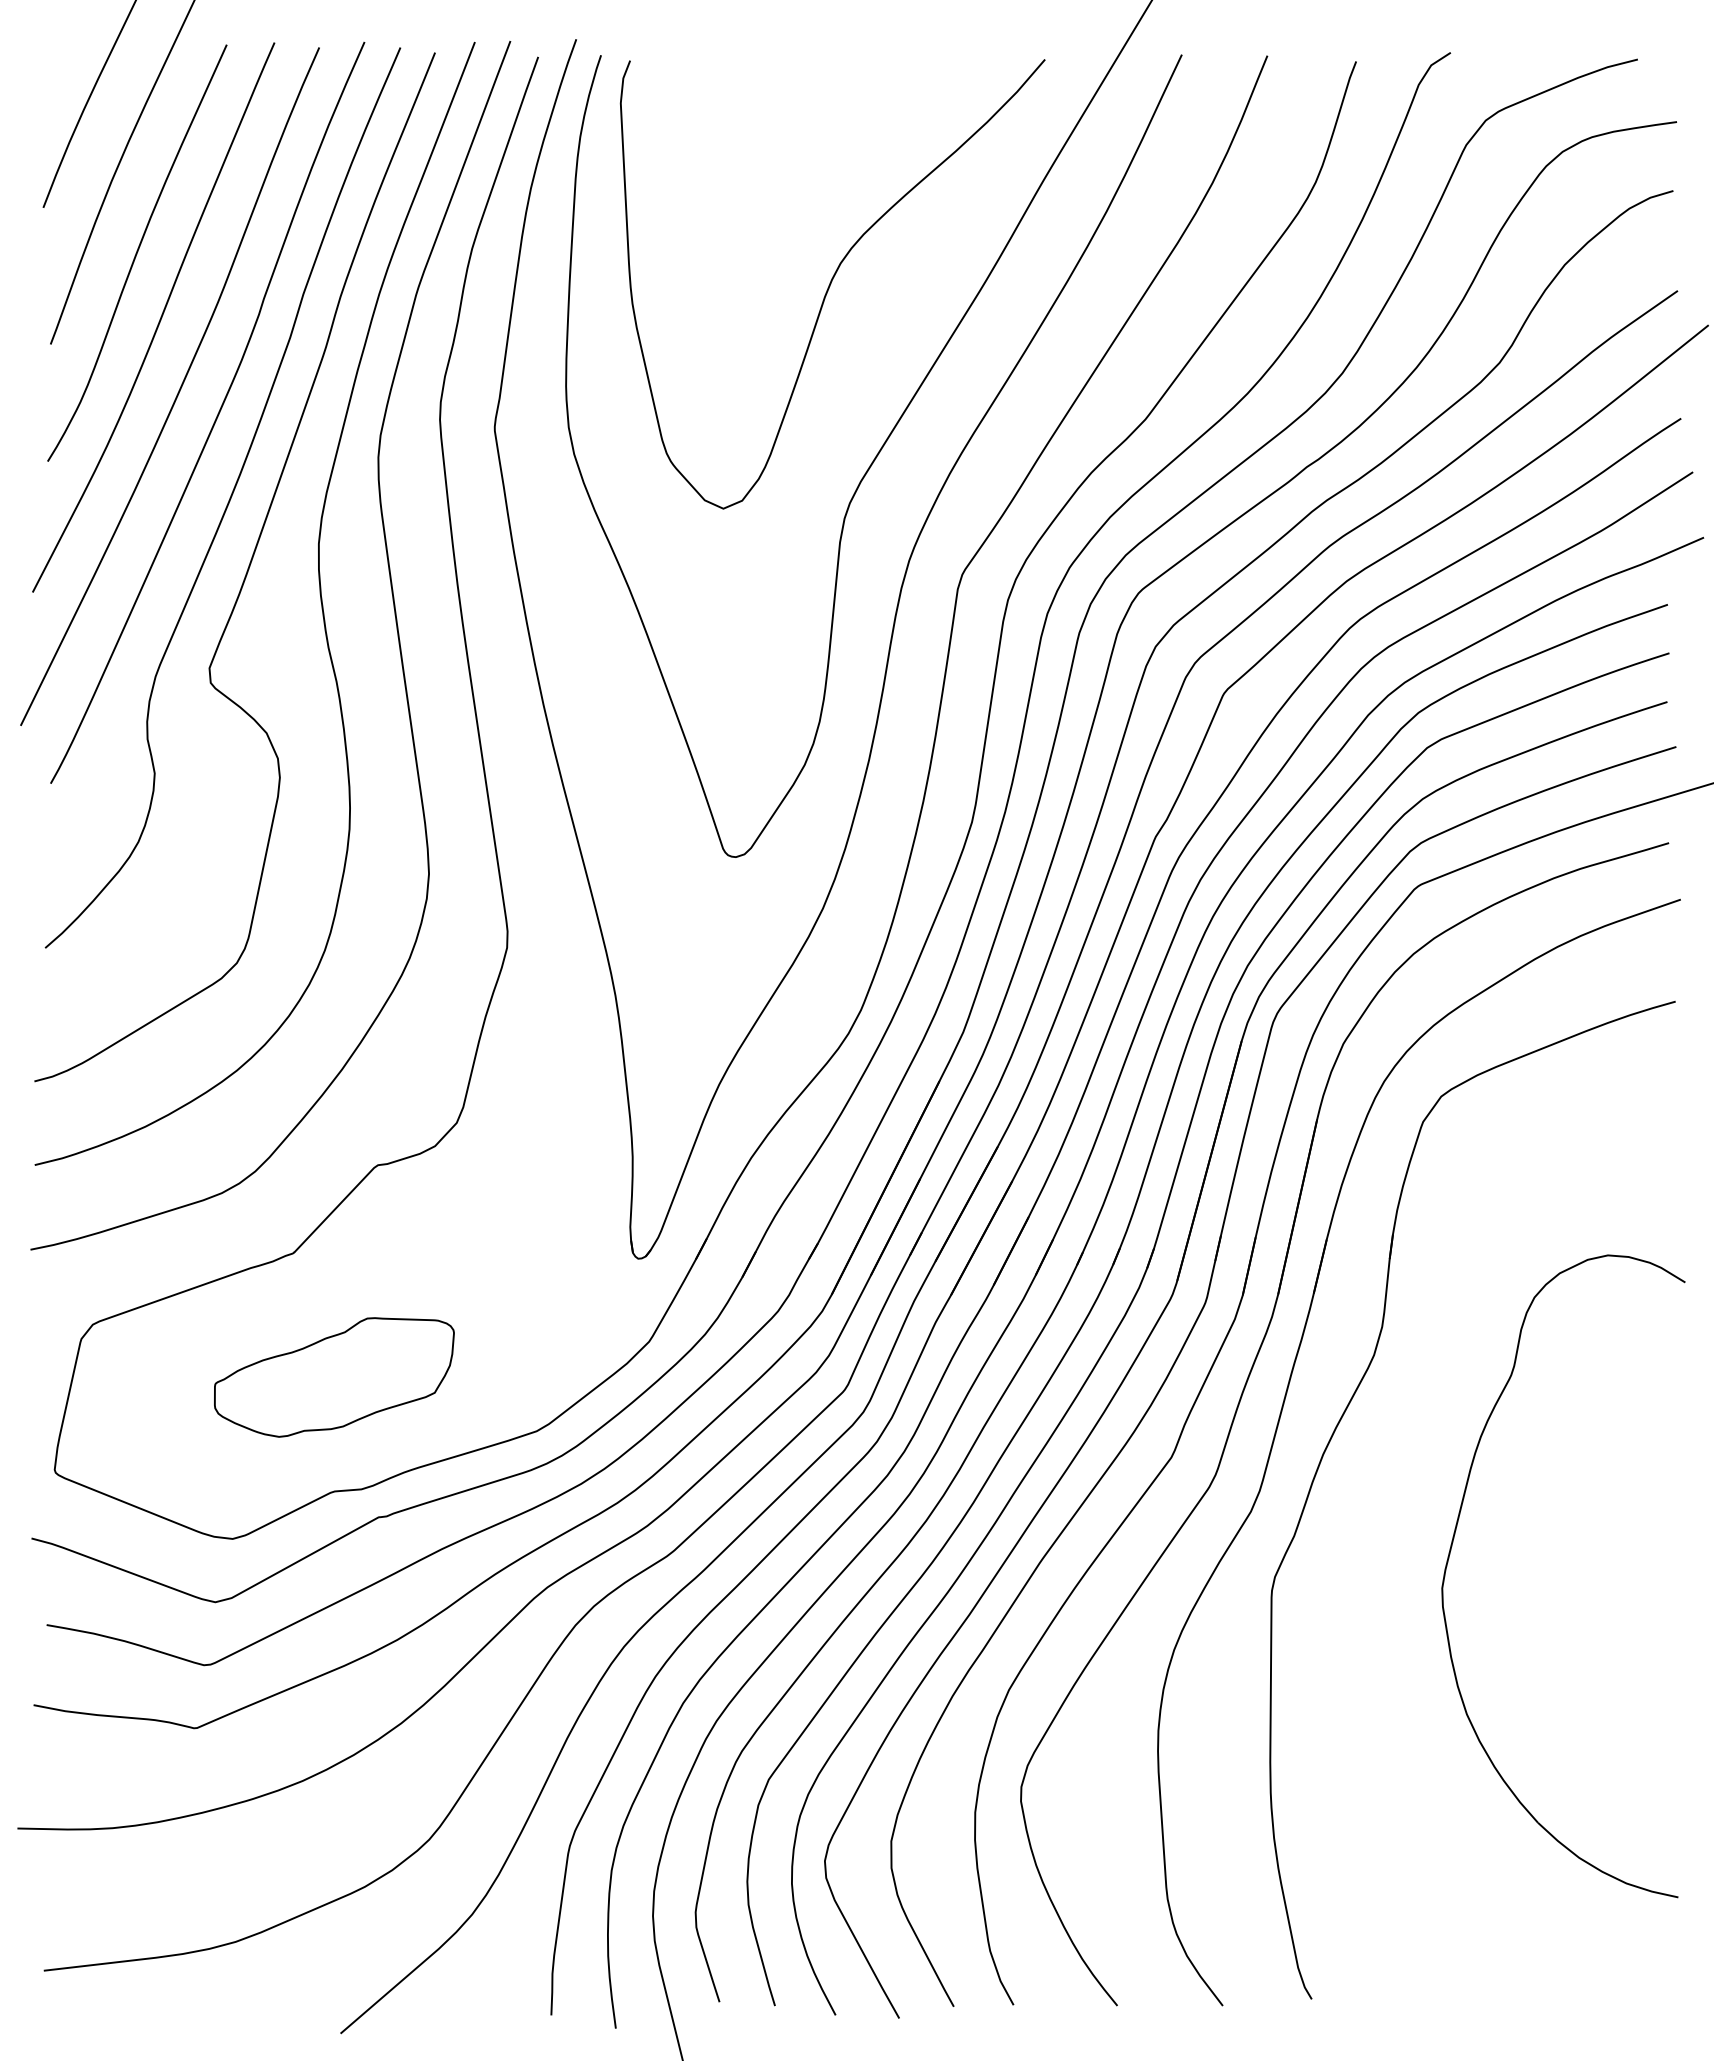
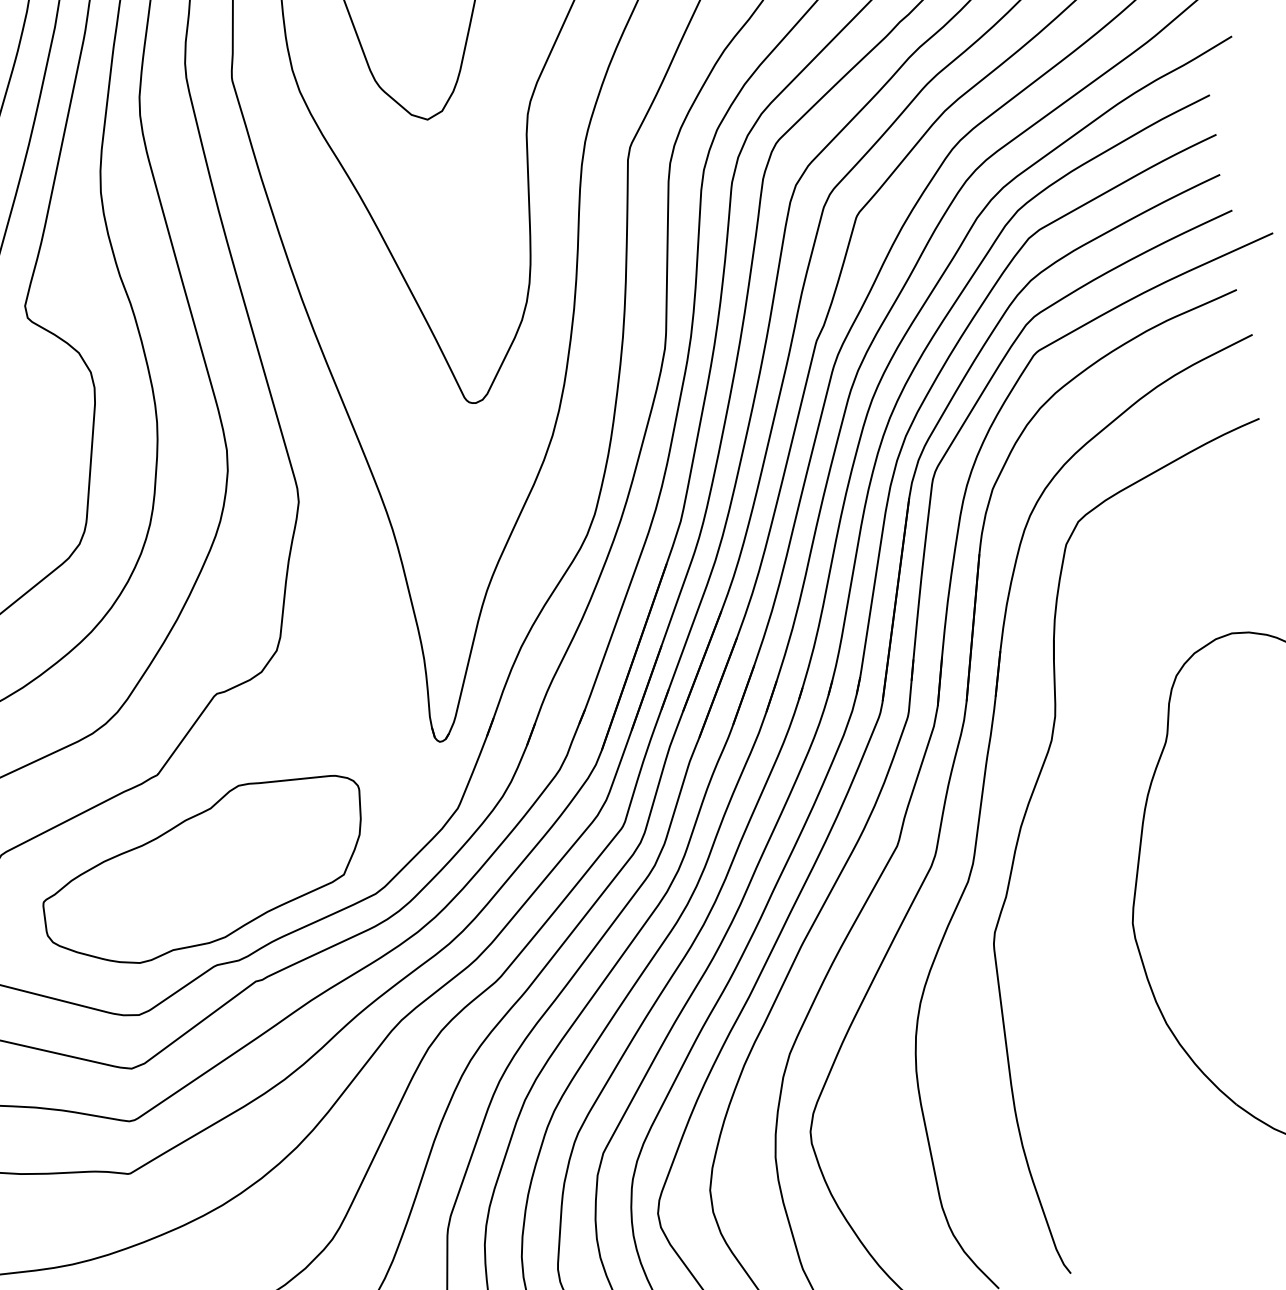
part: (334, 1377) -> (204, 872), size x1.67

